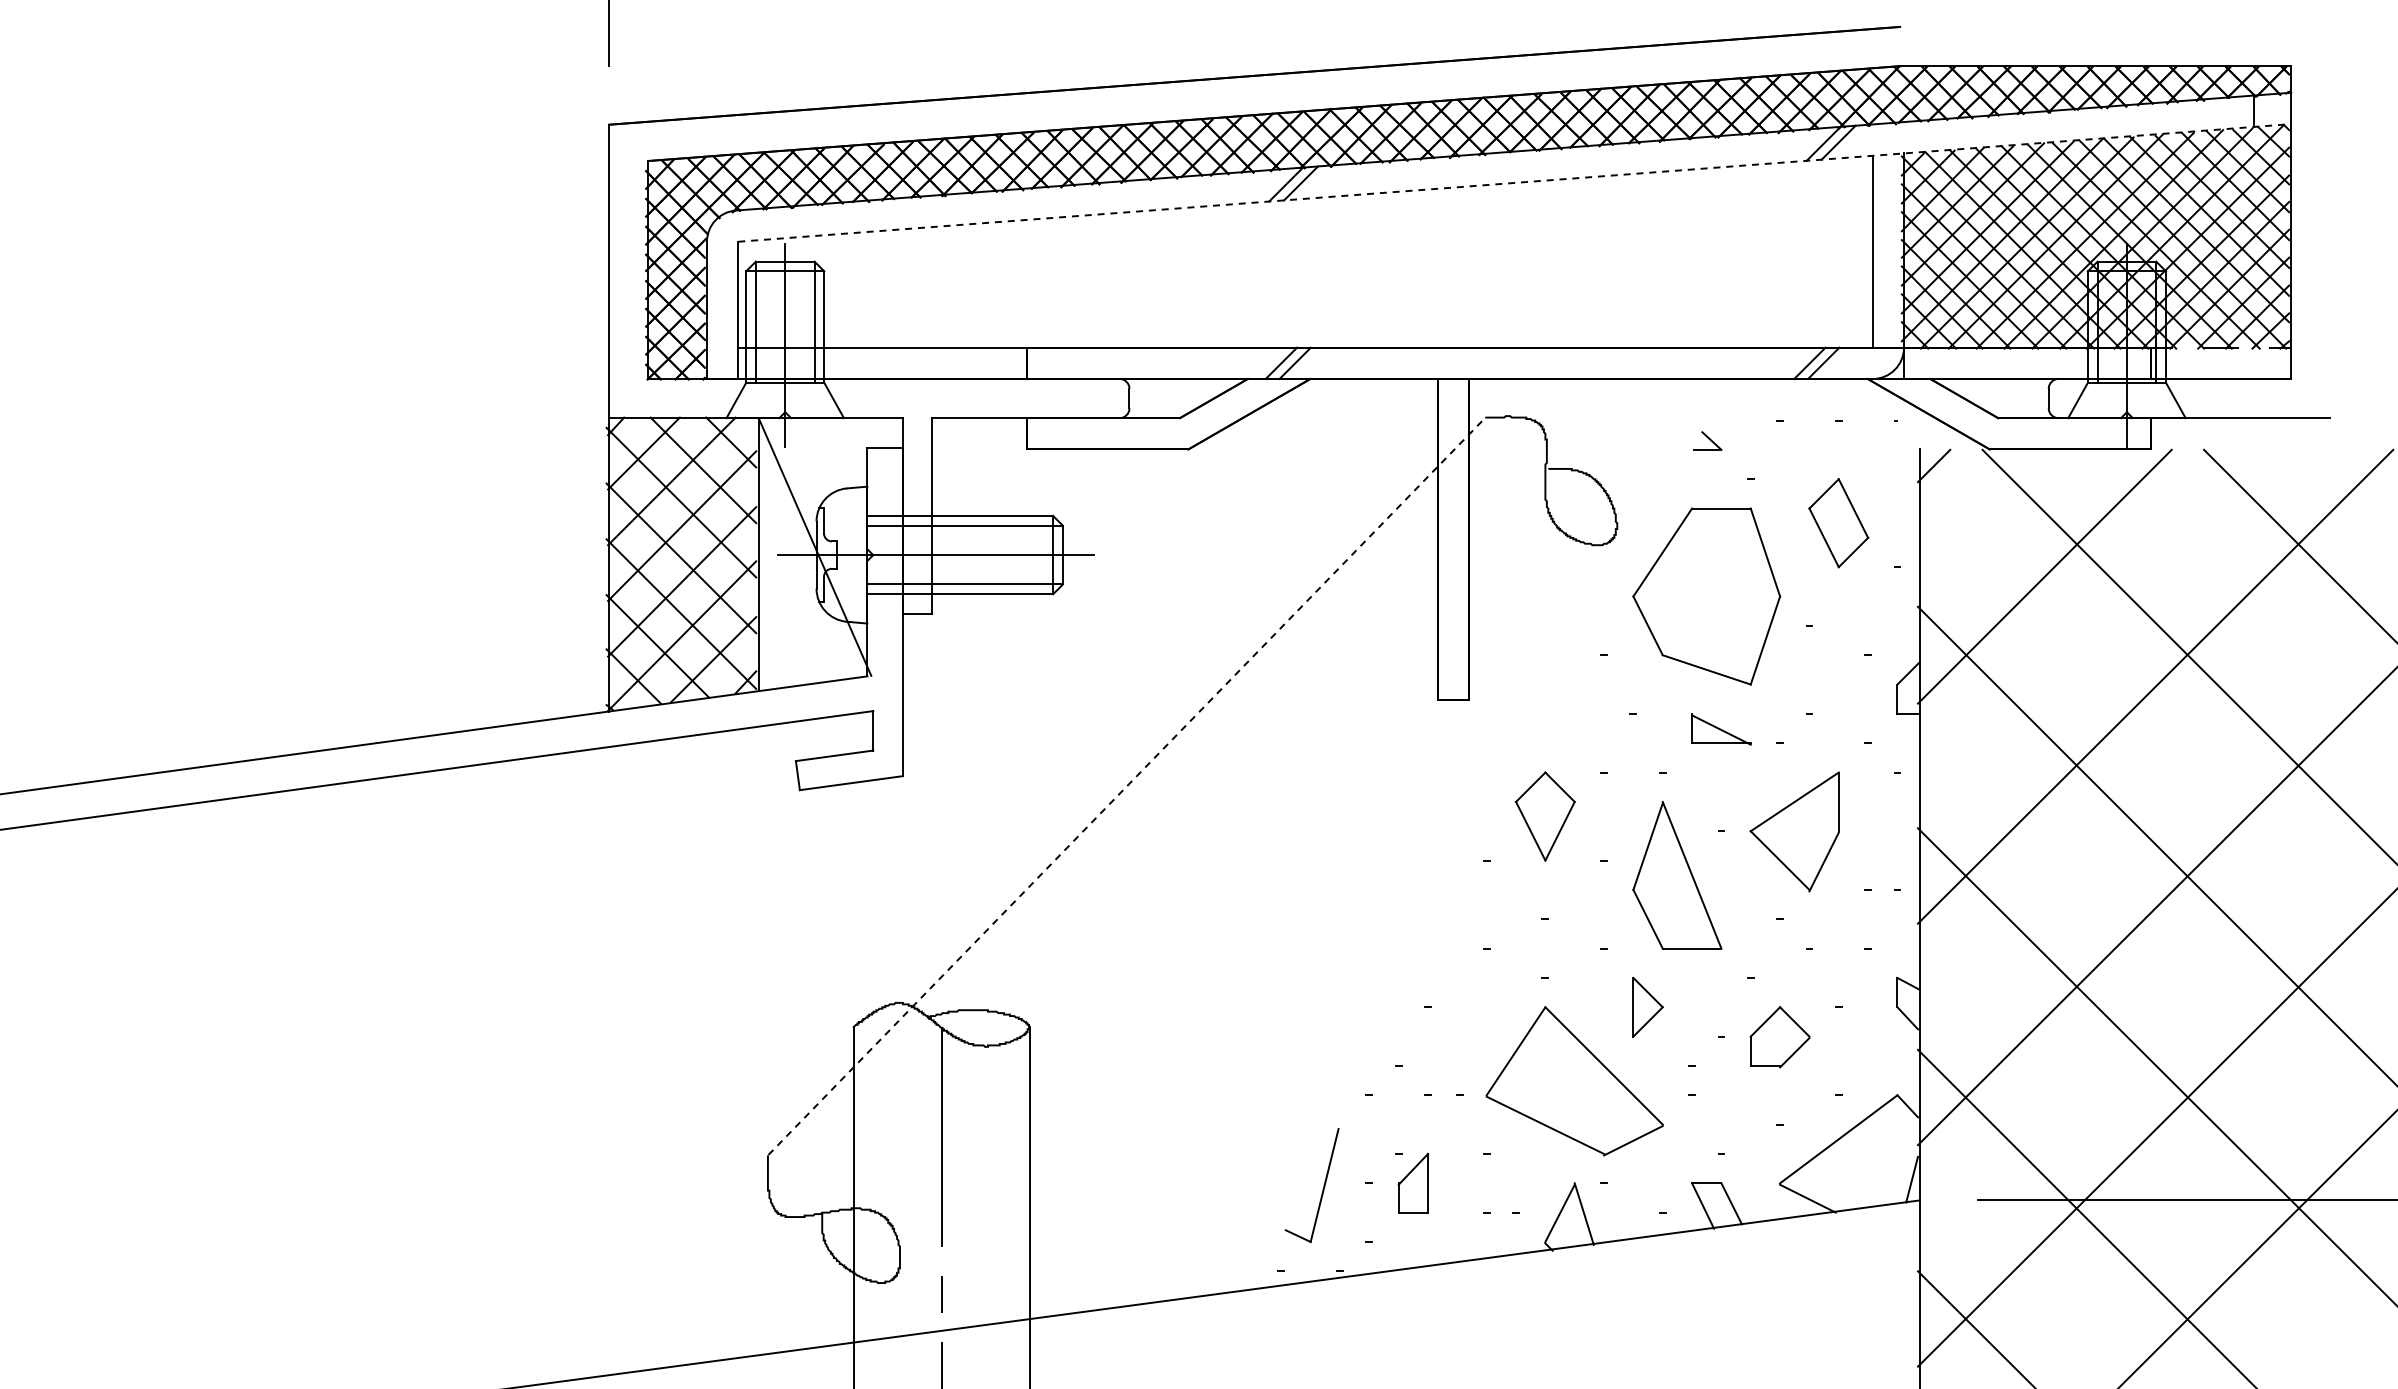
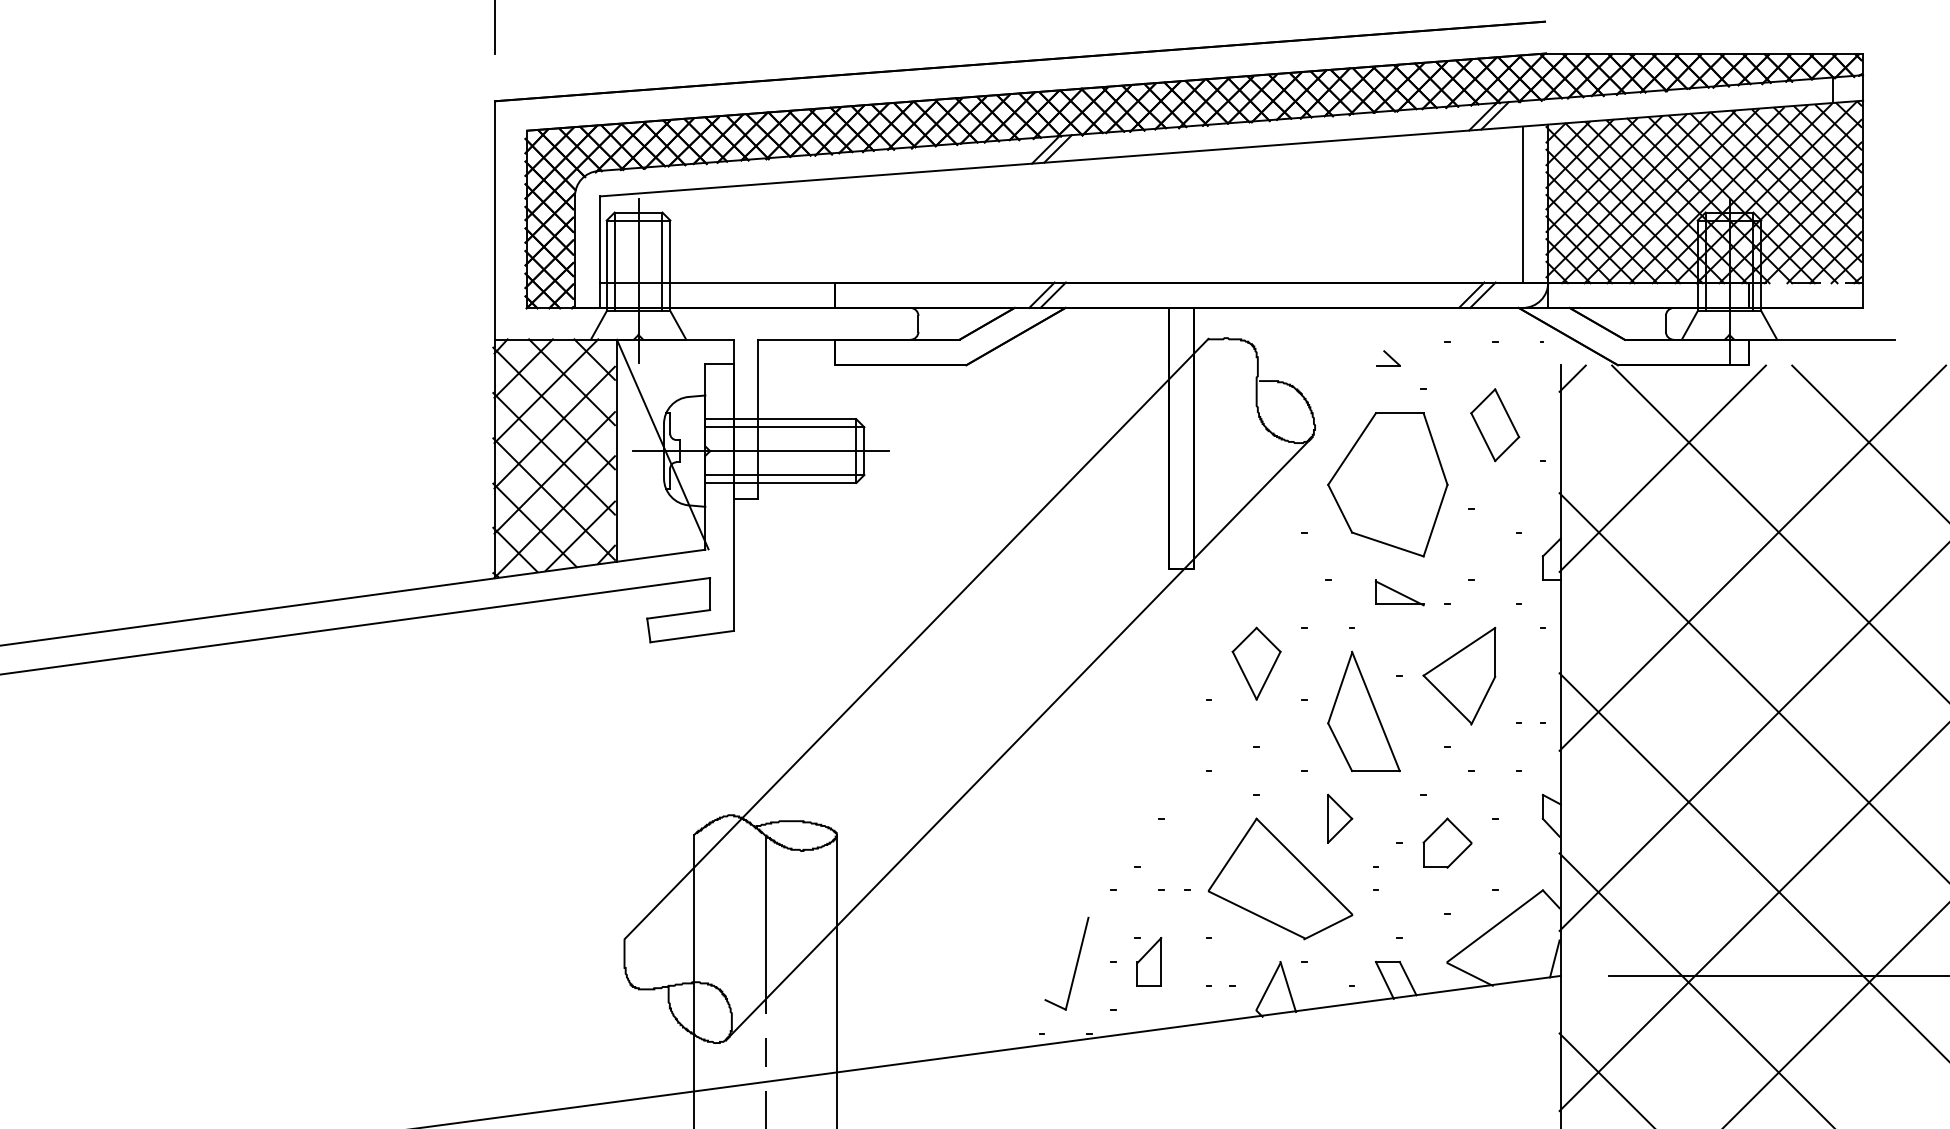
line: (1514, 182) -> (1231, 148), dashed -> solid
line: (1127, 785) -> (916, 638), dashed -> solid
line: (1253, 908) -> (1019, 738), added

